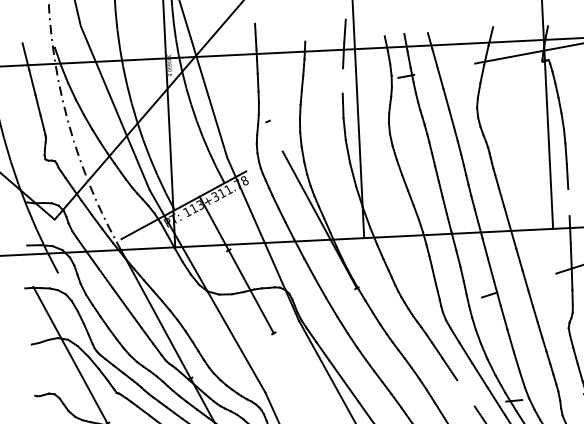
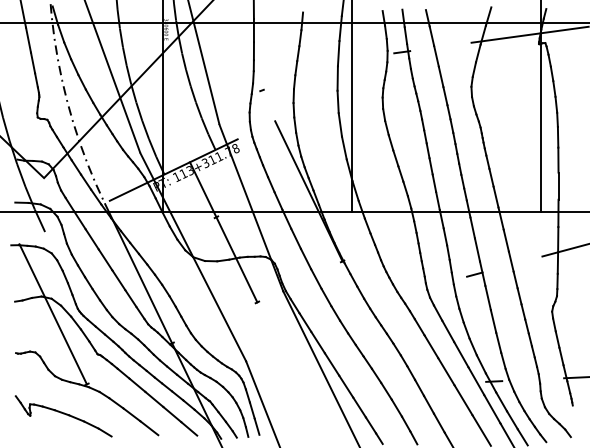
line: (342, 80) -> (338, 53), added
line: (568, 201) -> (558, 185), added
line: (466, 393) -> (446, 371), added

